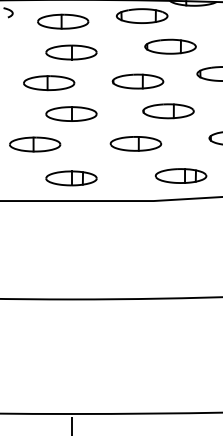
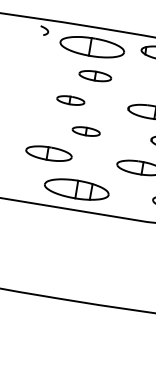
part: (63, 21) -> (92, 46), size x1.4
part: (71, 52) -> (95, 76), size x0.7
part: (49, 83) -> (70, 100), size x0.6
part: (71, 113) -> (86, 131), size x0.6
part: (71, 178) -> (76, 189), size x1.4

